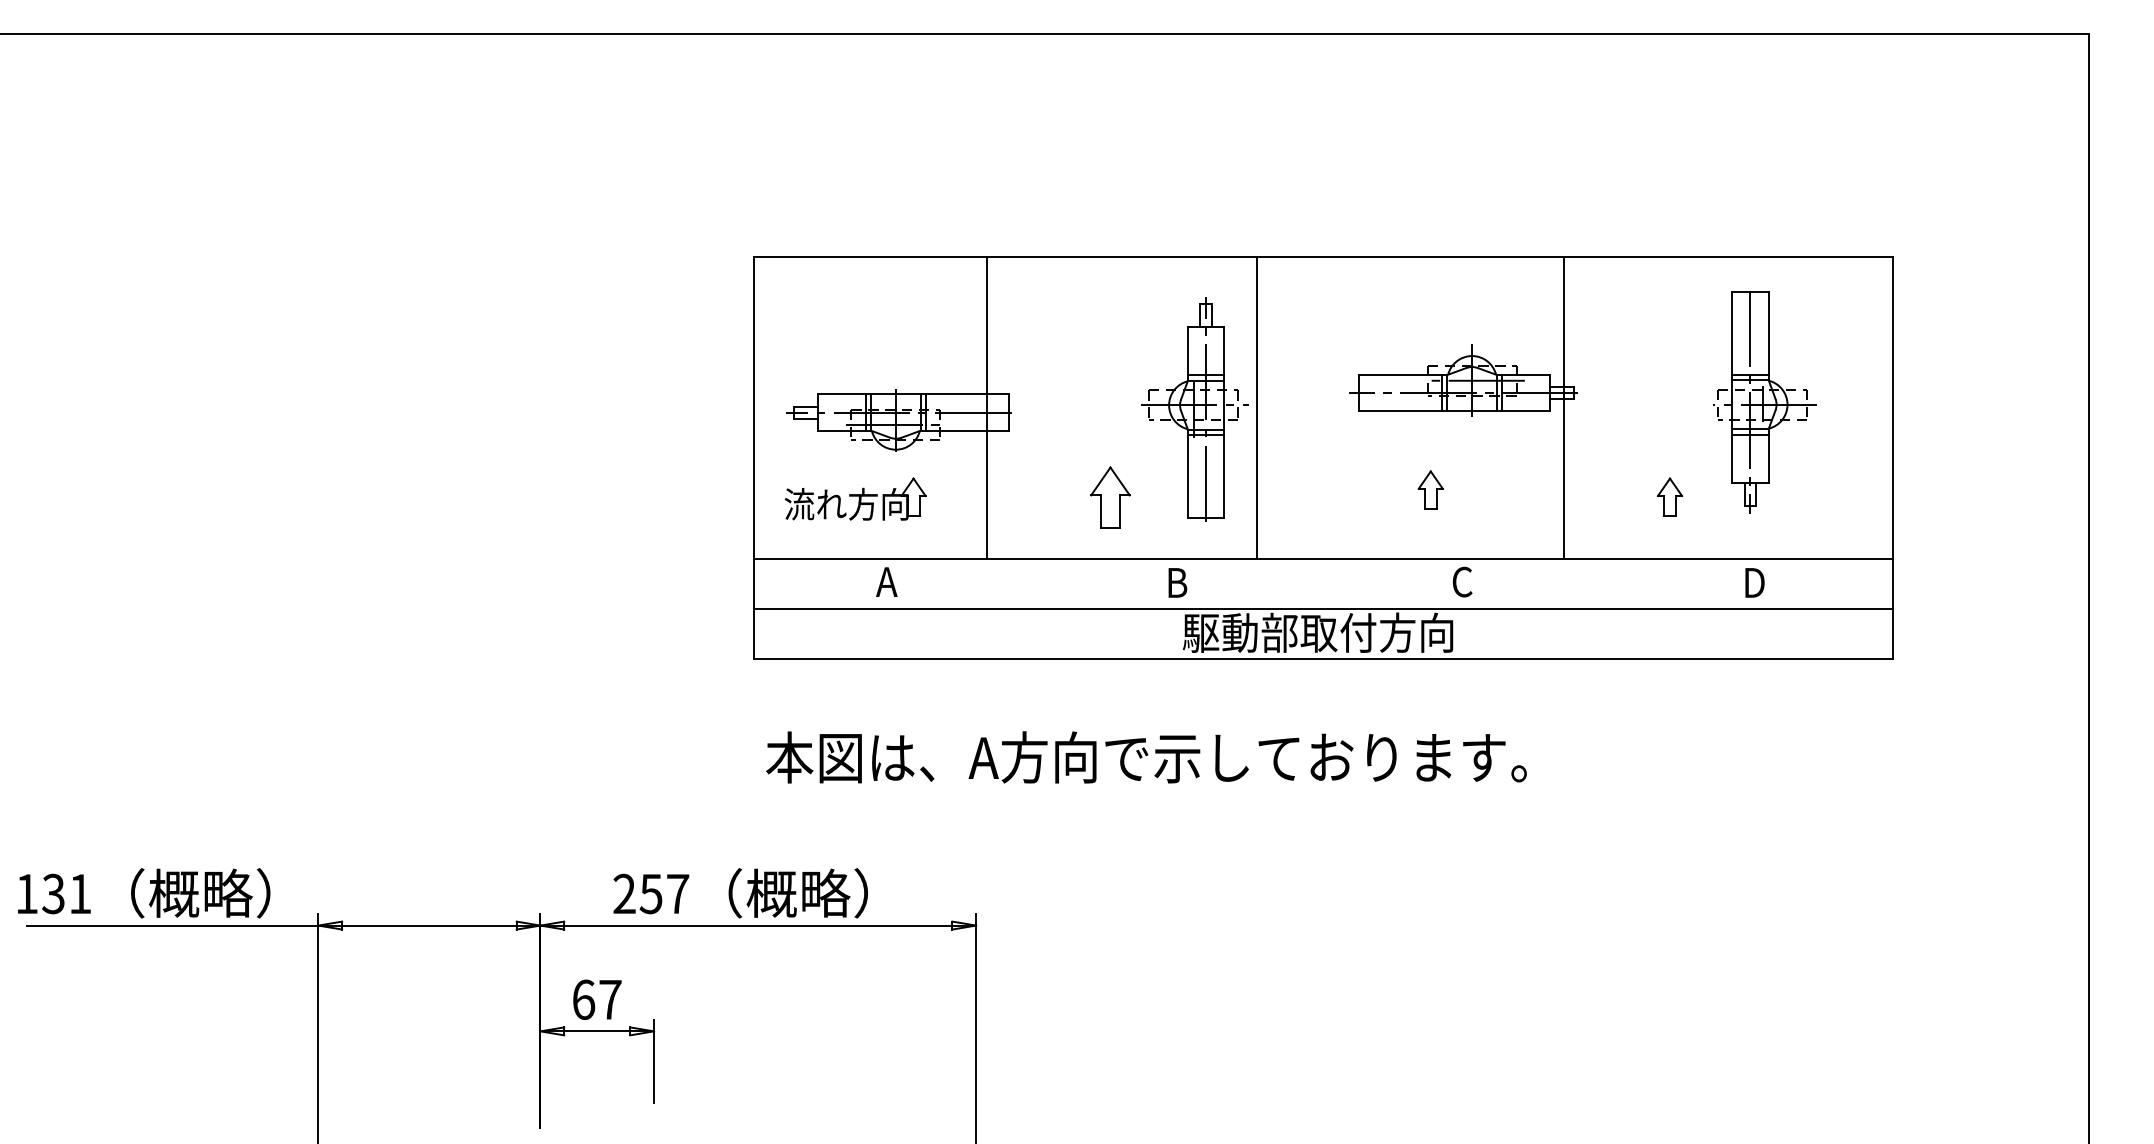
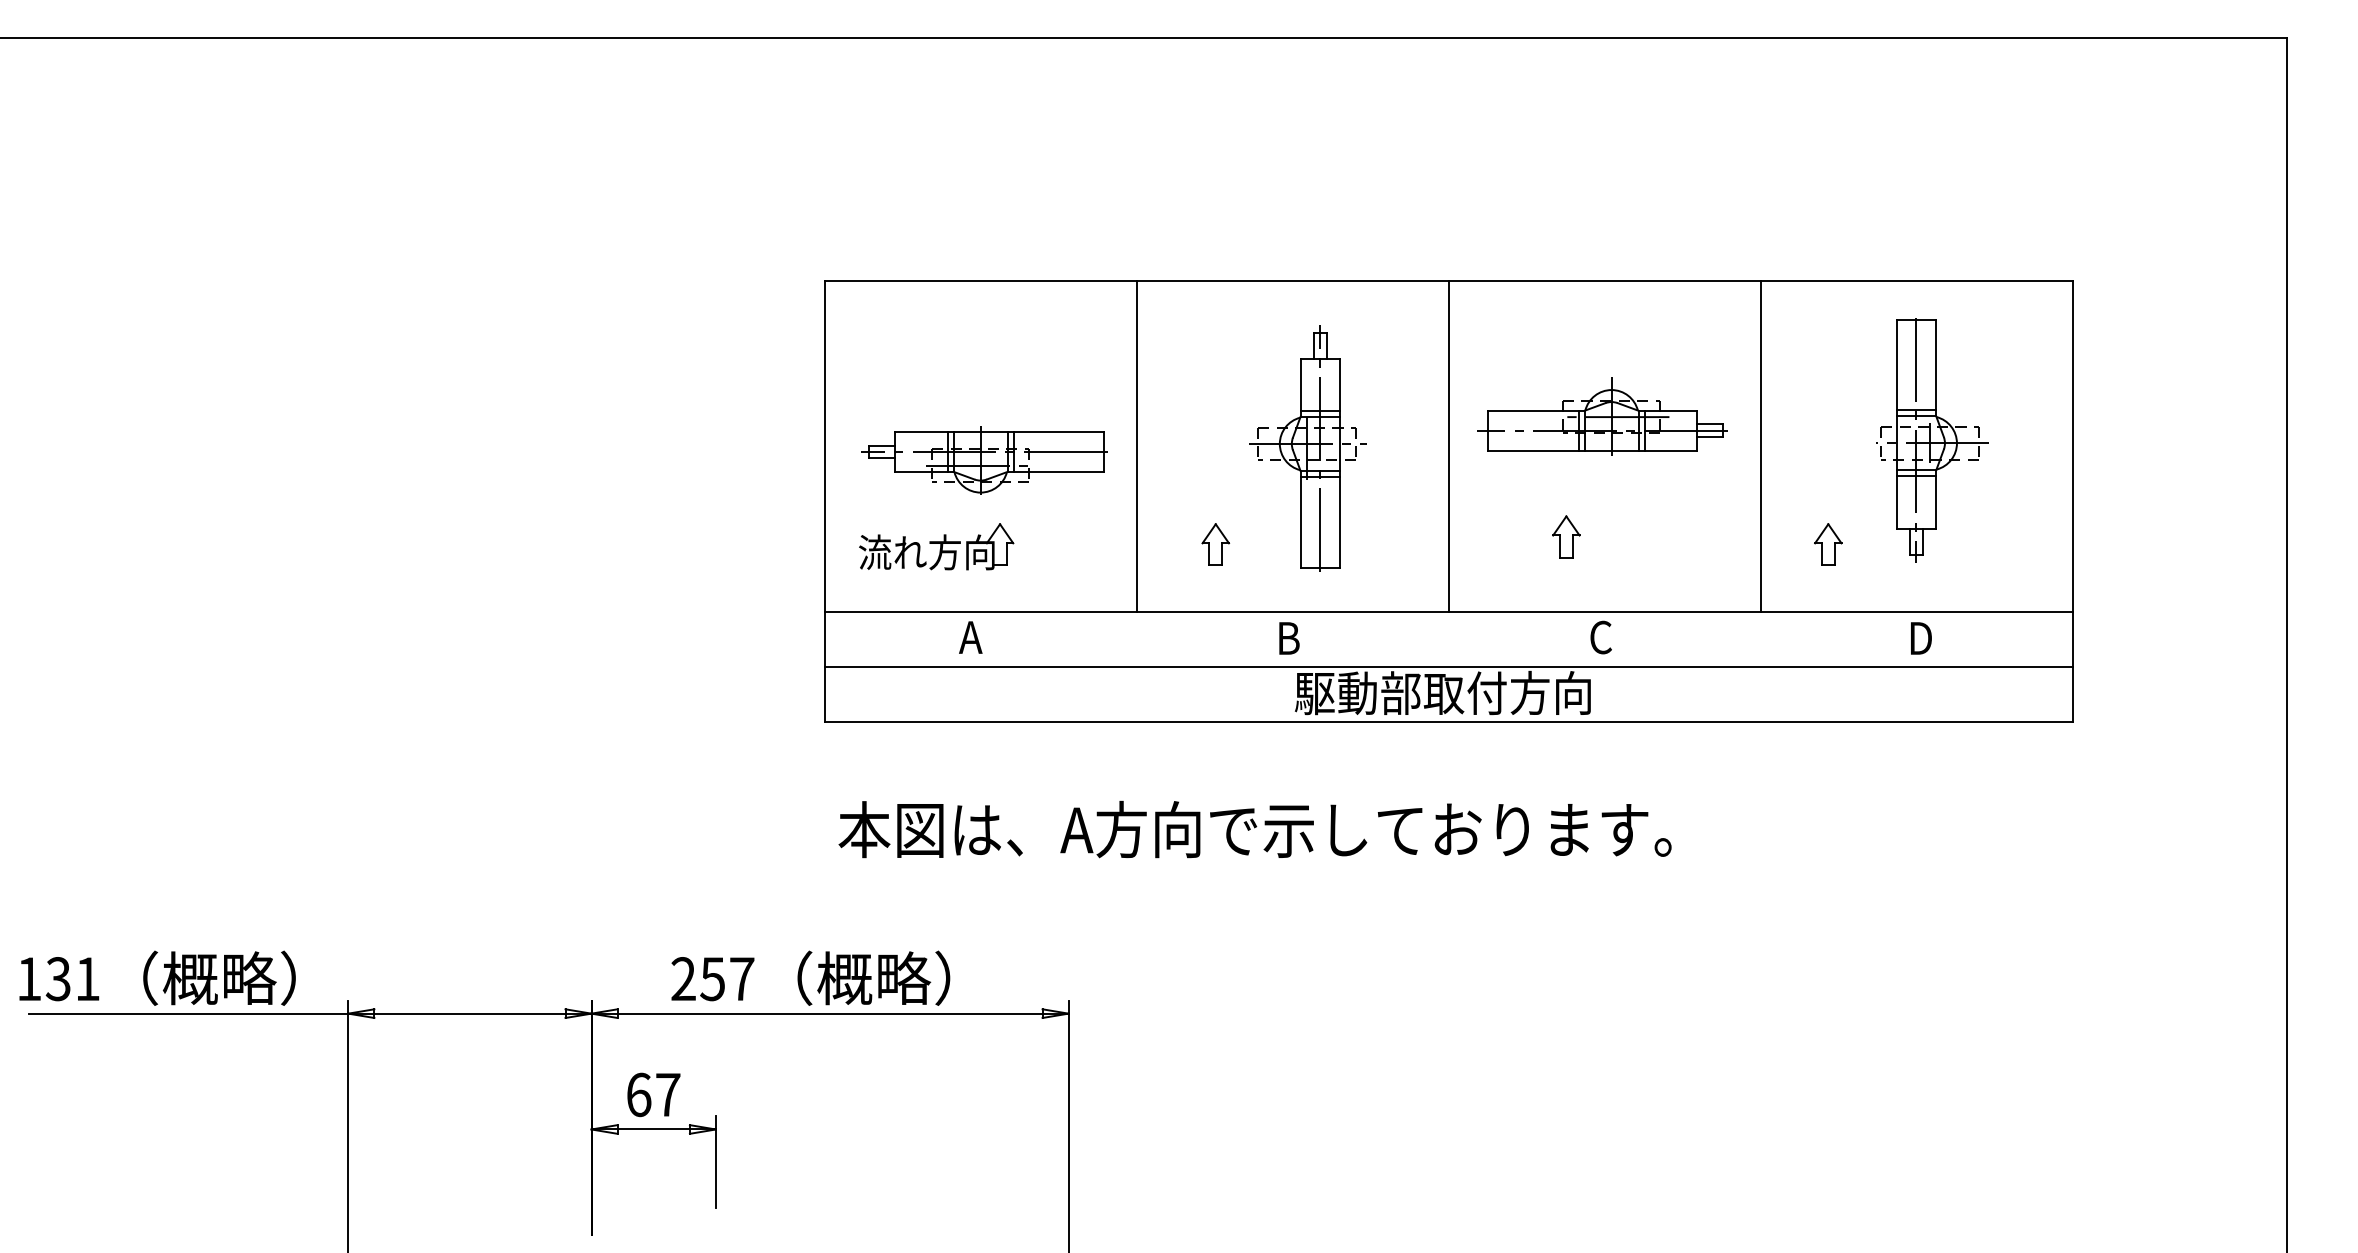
line: (986, 407) -> (1136, 446), moved
line: (1256, 407) -> (1448, 446), moved
line: (1564, 407) -> (1760, 446), moved
part: (1110, 497) -> (1215, 544), size x0.62

